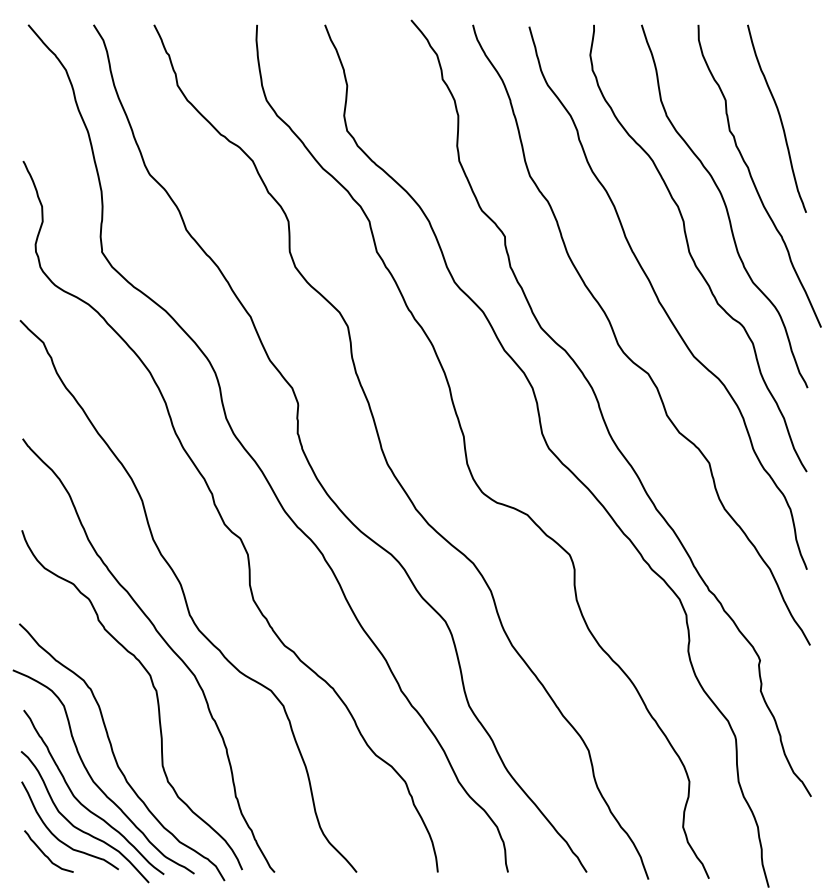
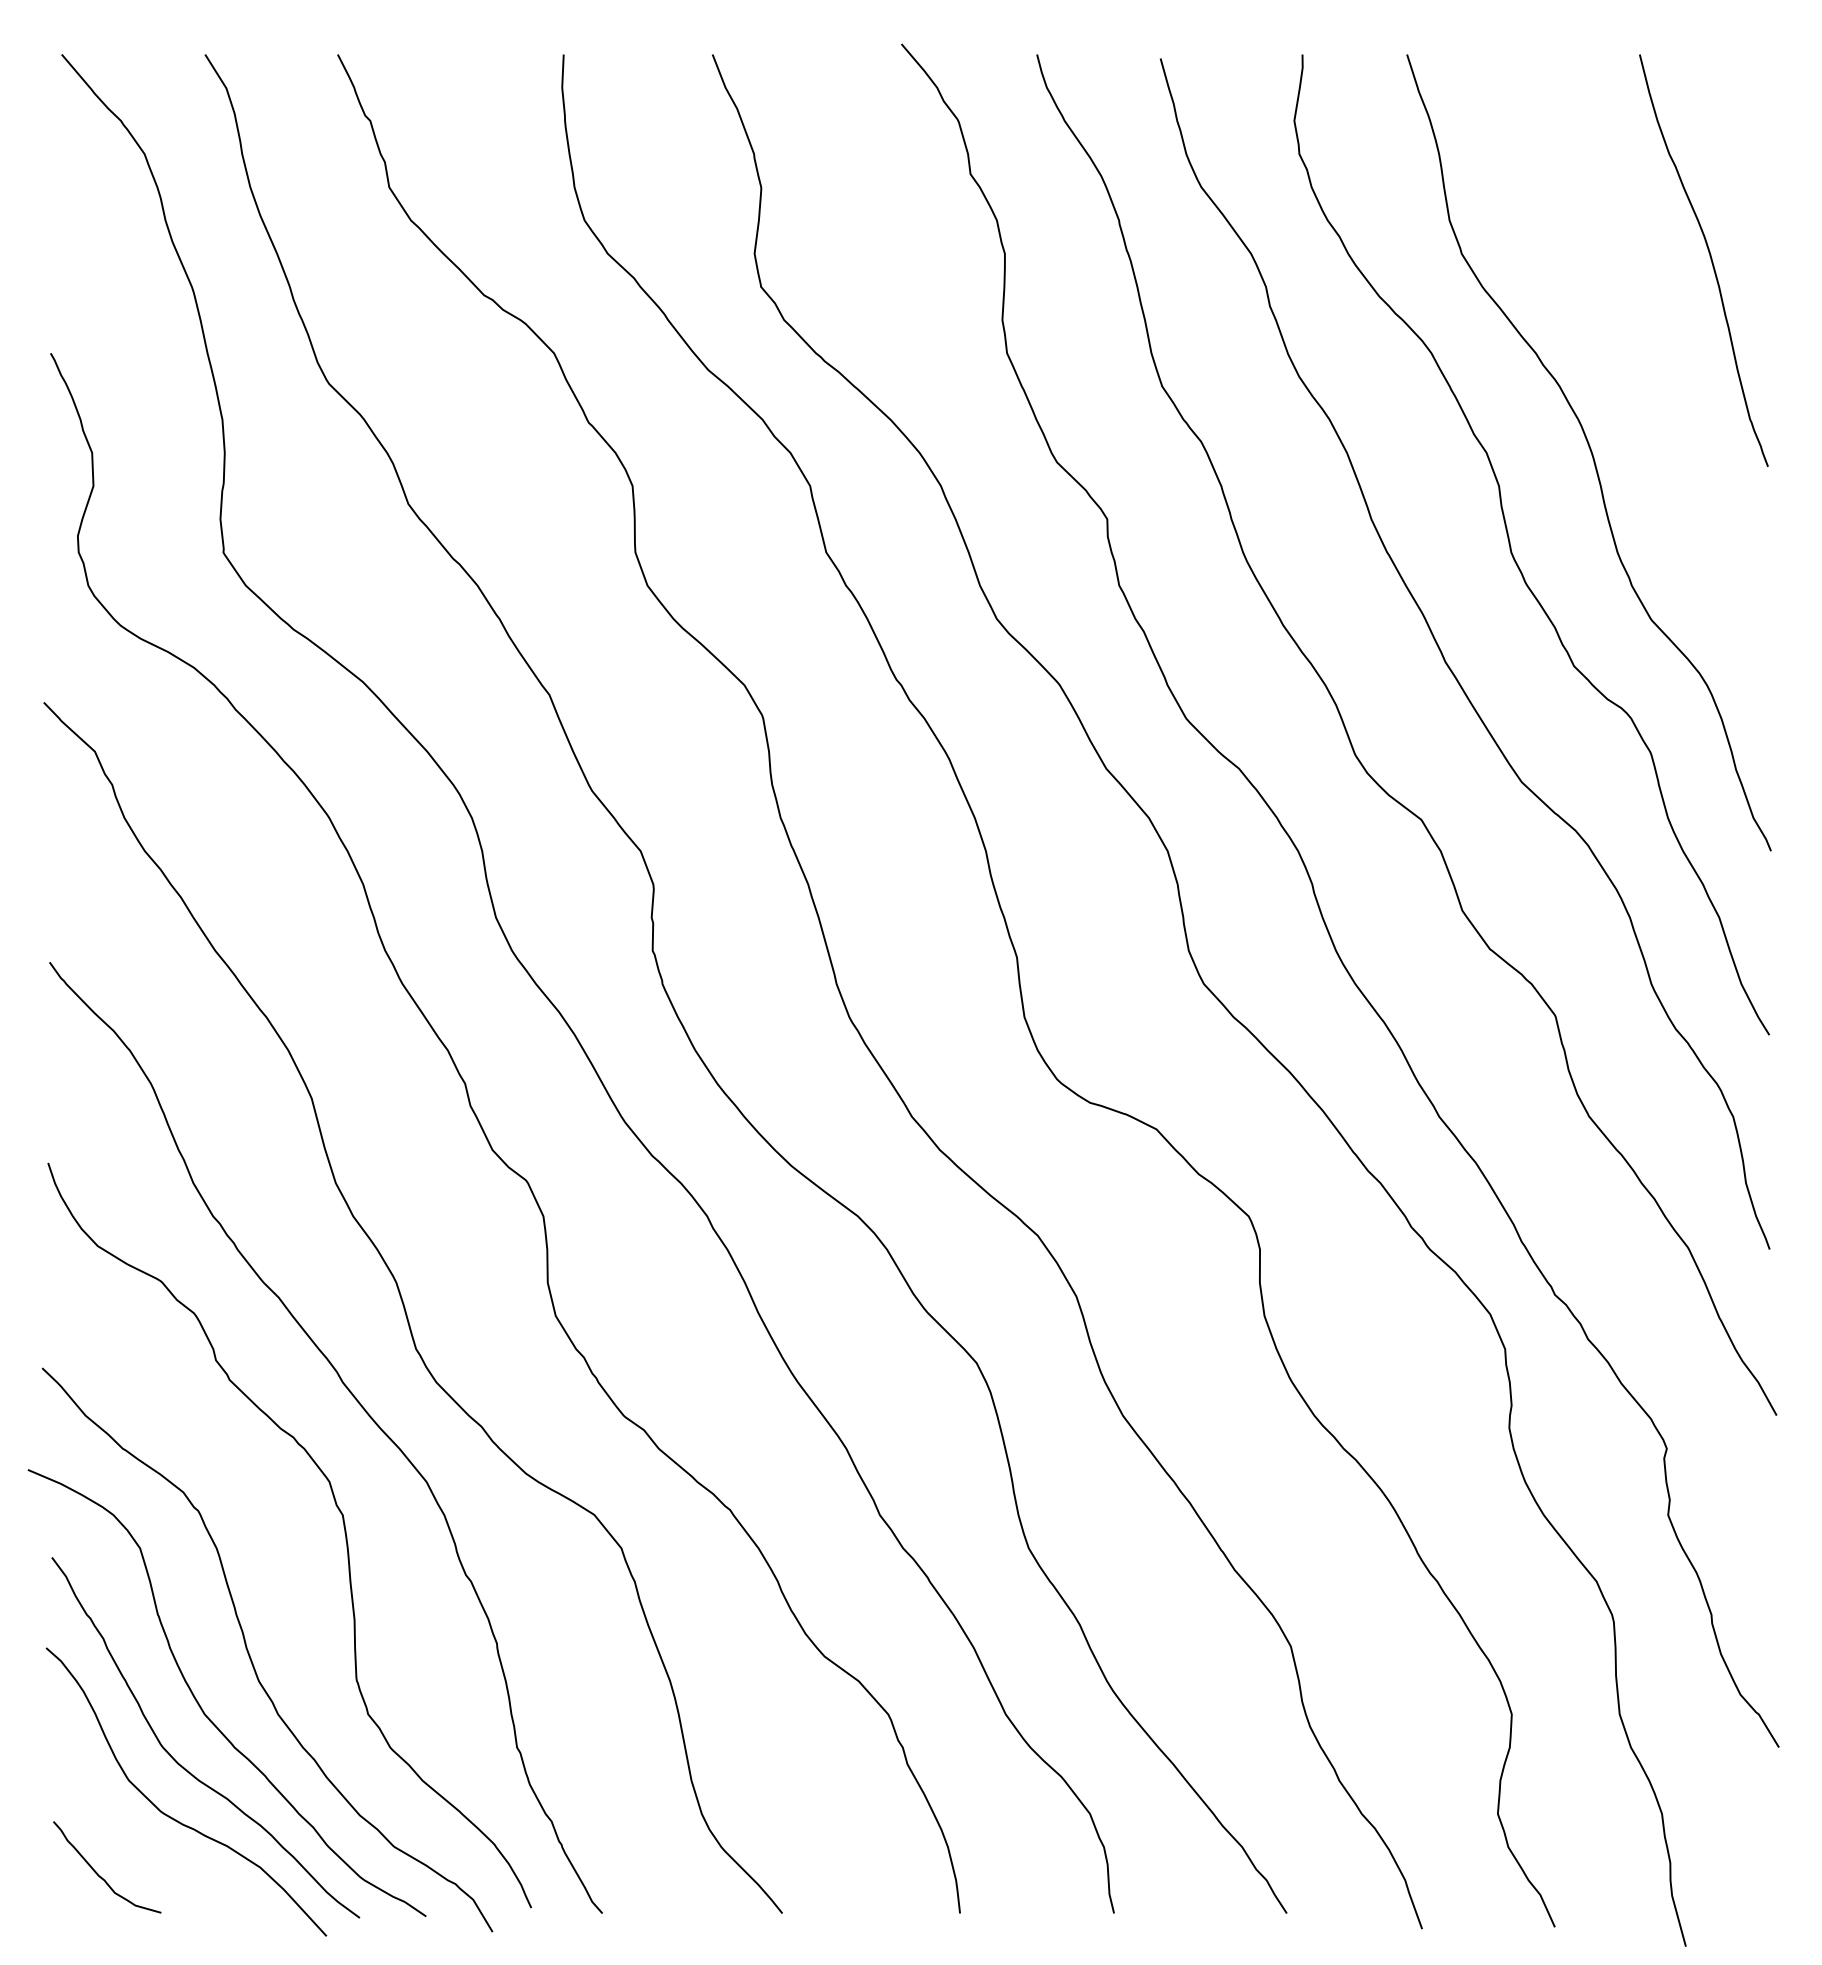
curve: (753, 179) -> (1652, 393), removed
curve: (57, 837) -> (125, 1836), removed

